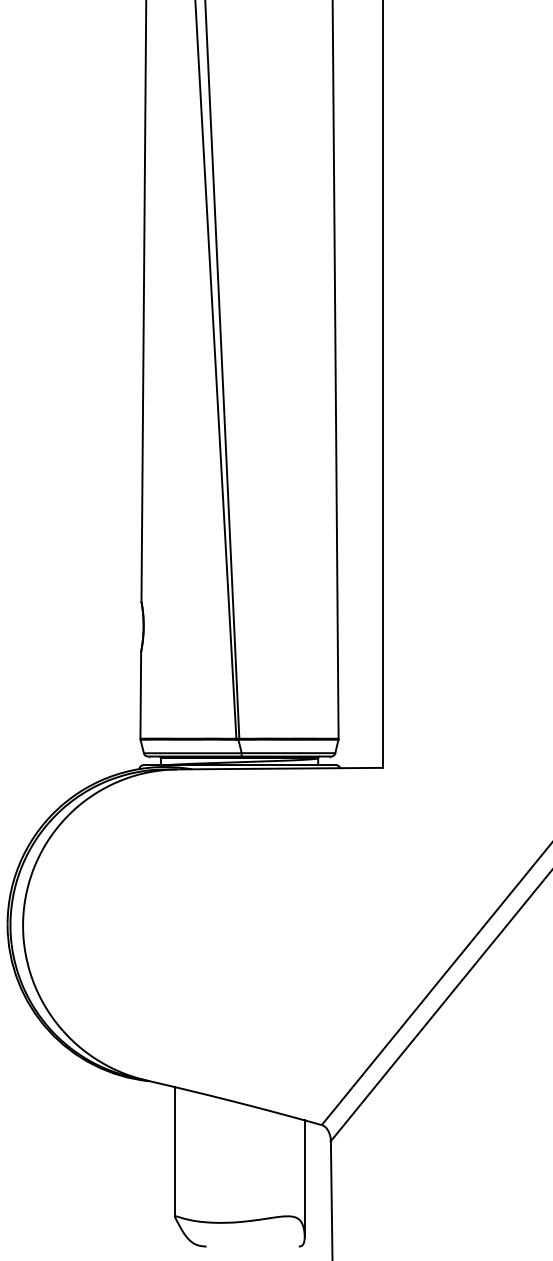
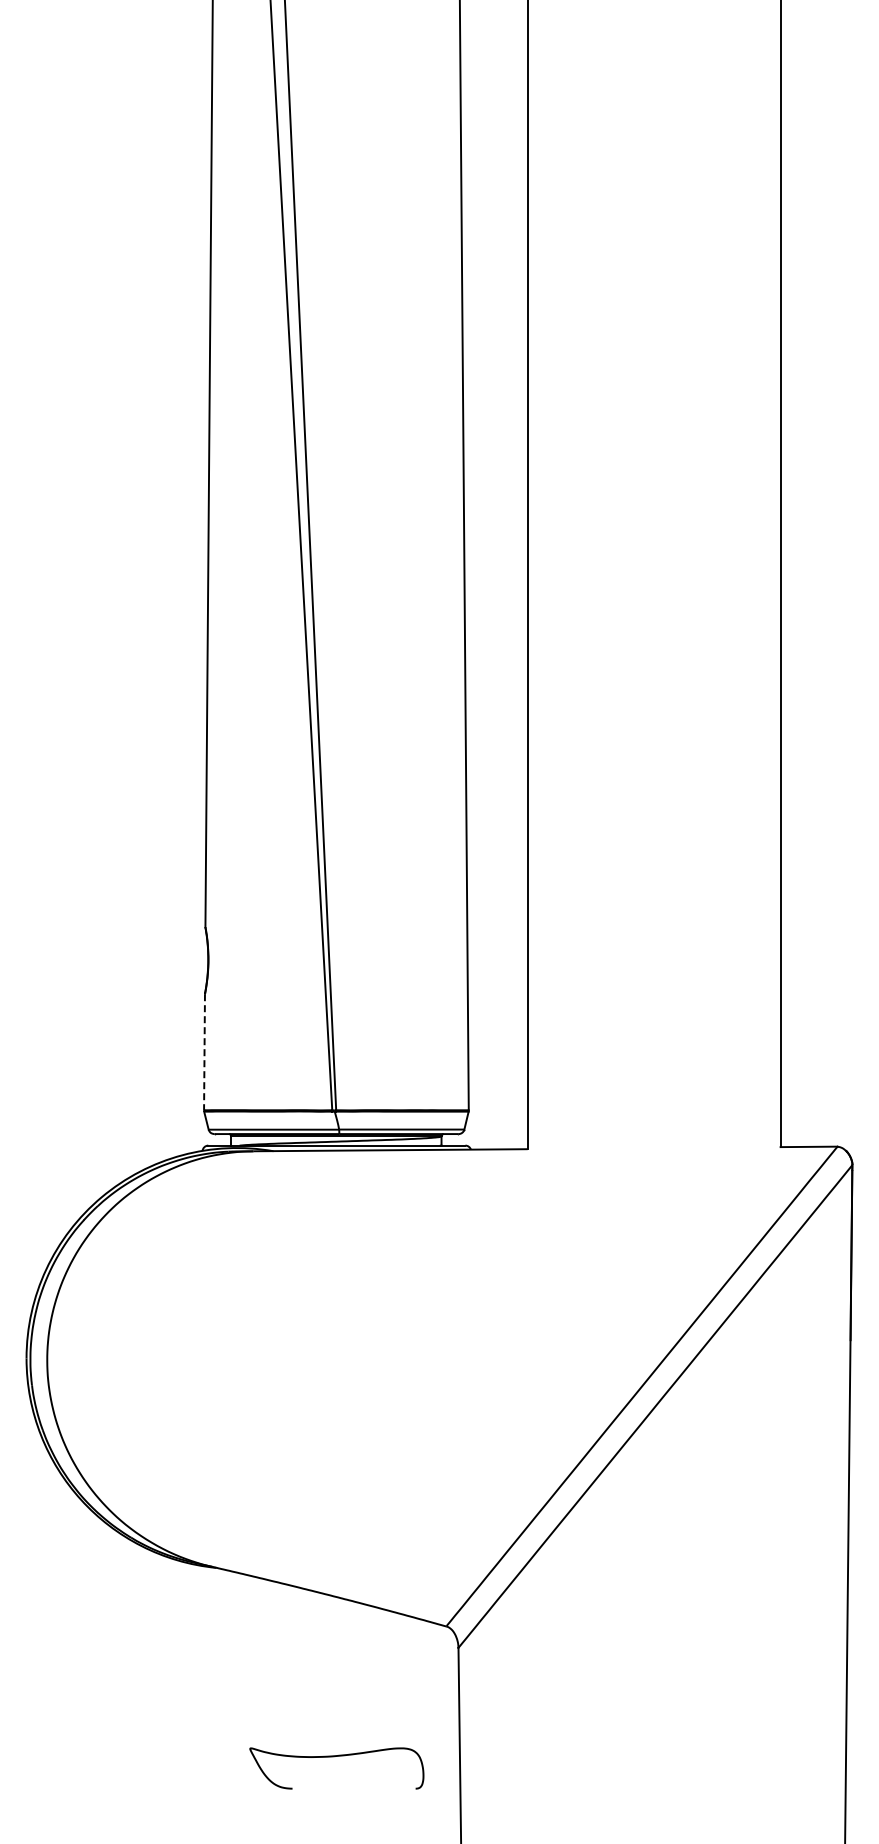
line: (140, 695) -> (204, 1052), solid -> dashed
line: (175, 1151) -> (250, 1661), removed
line: (304, 1178) -> (423, 1697), removed

